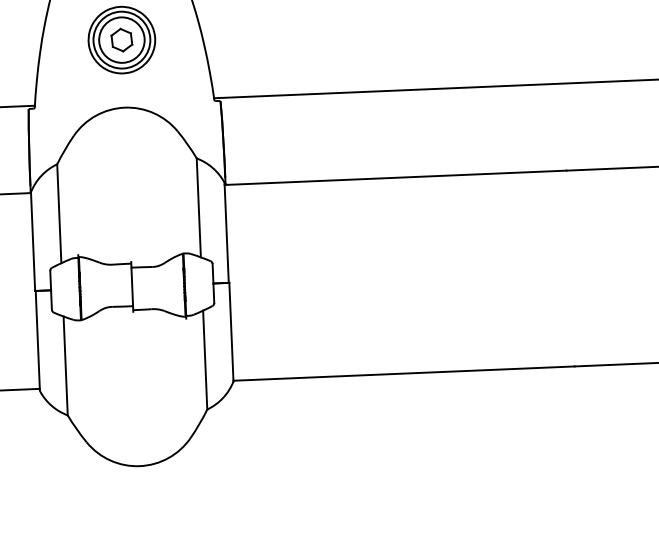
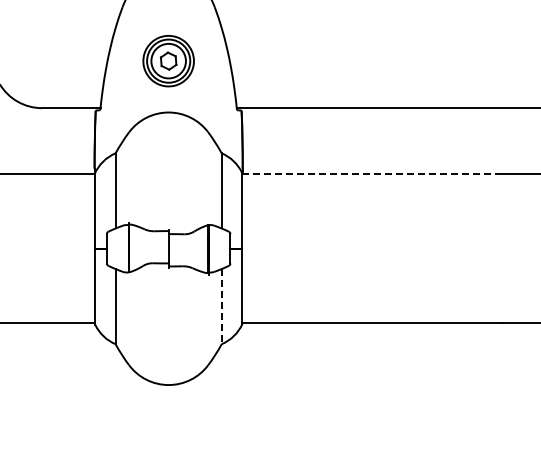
line: (394, 178) -> (371, 174), solid -> dashed
line: (204, 359) -> (221, 306), solid -> dashed

